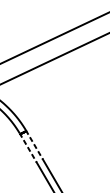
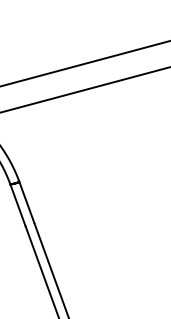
line: (34, 145) -> (26, 202), dashed -> solid
line: (27, 147) -> (17, 204), dashed -> solid

